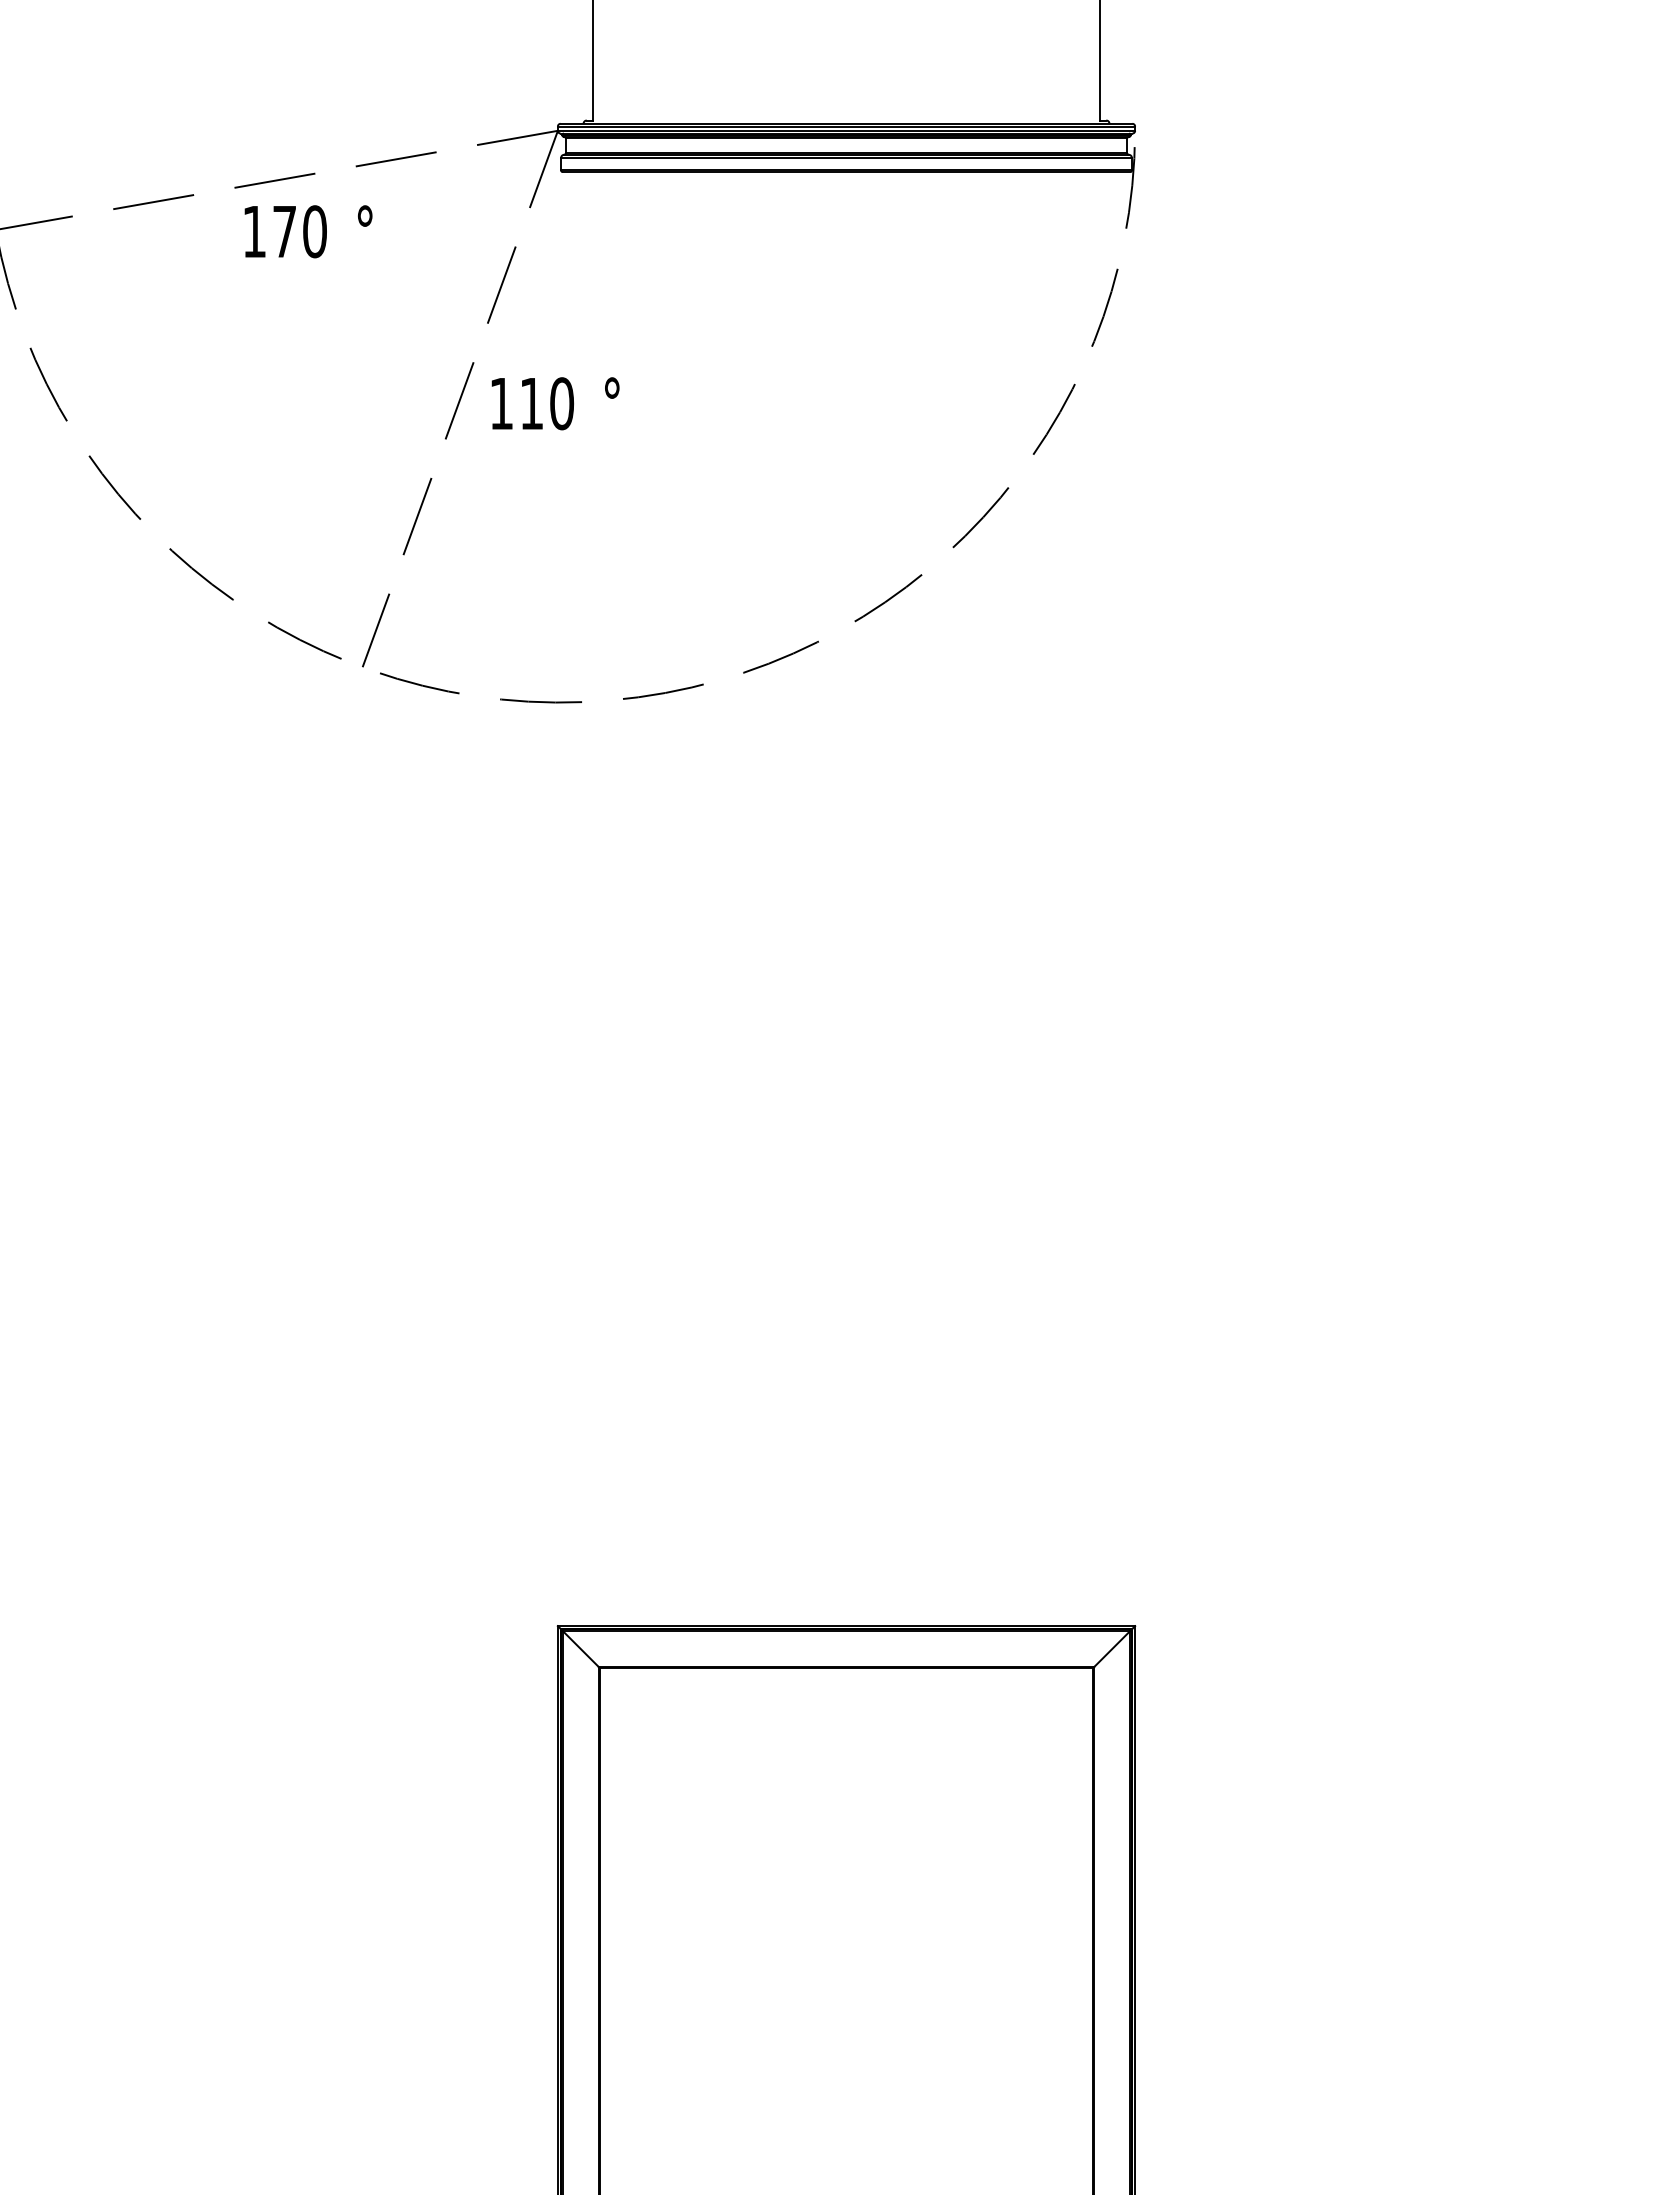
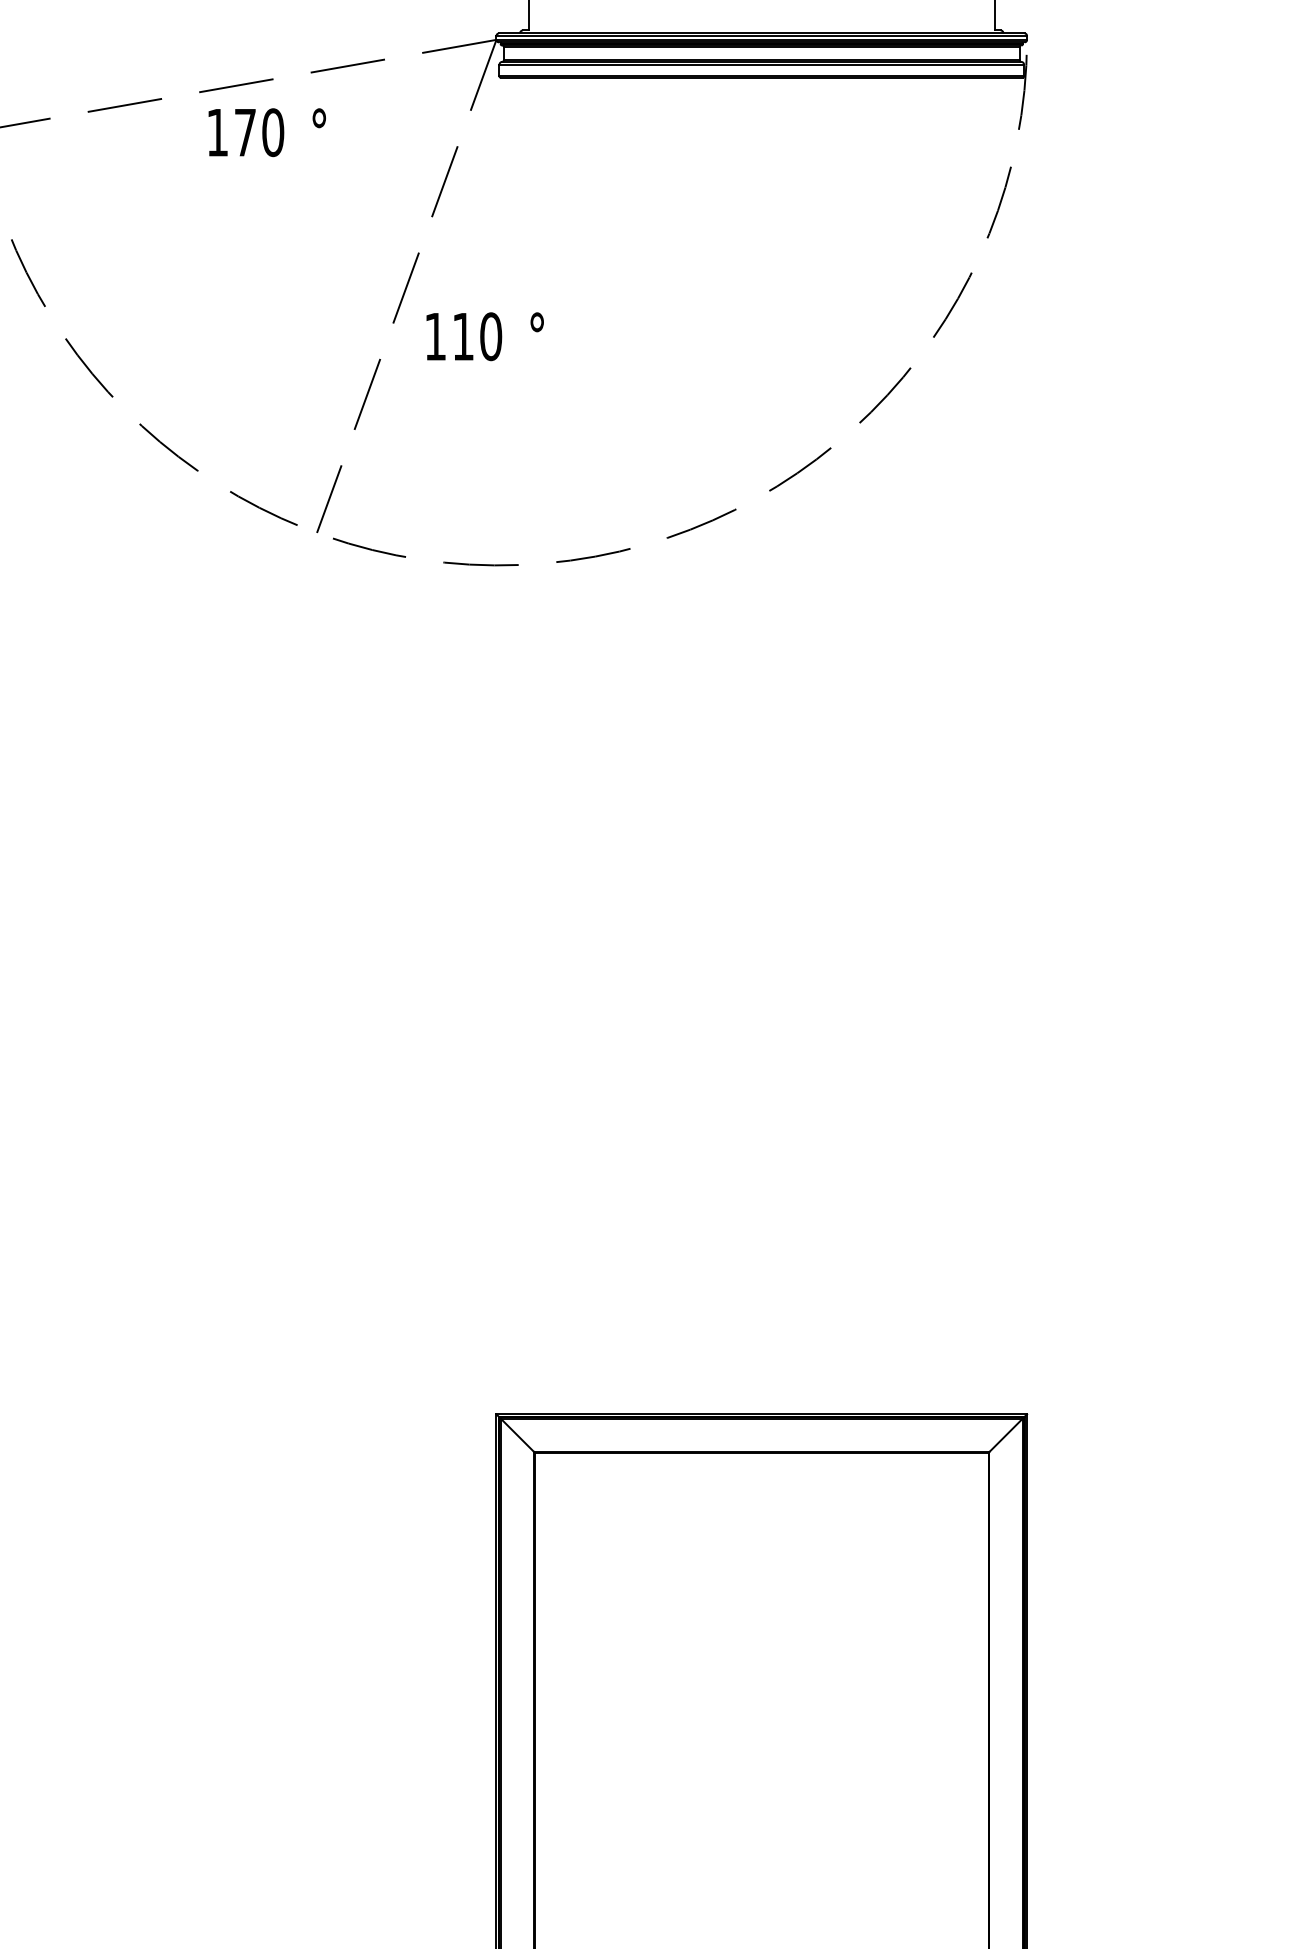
text: (555, 403) -> (485, 336), moved

